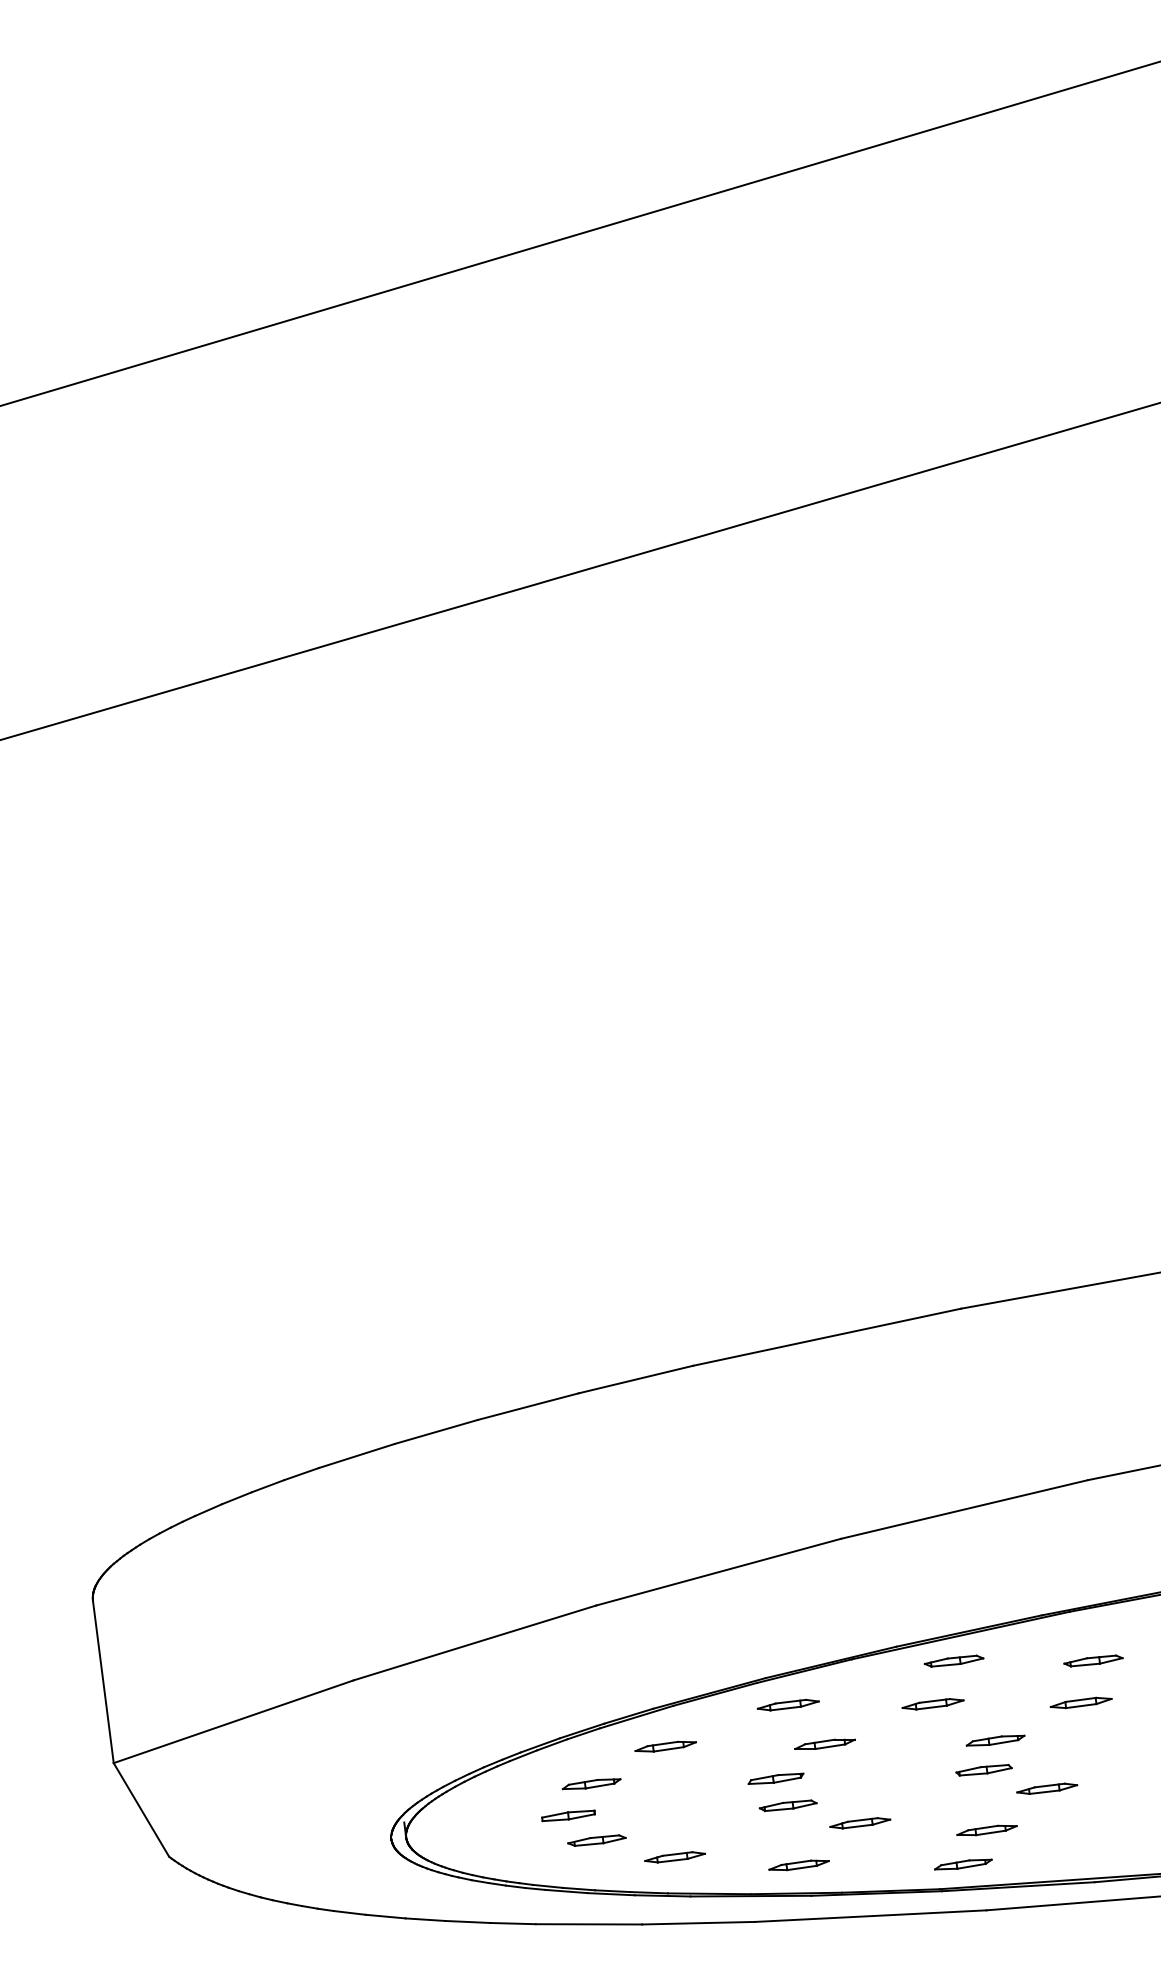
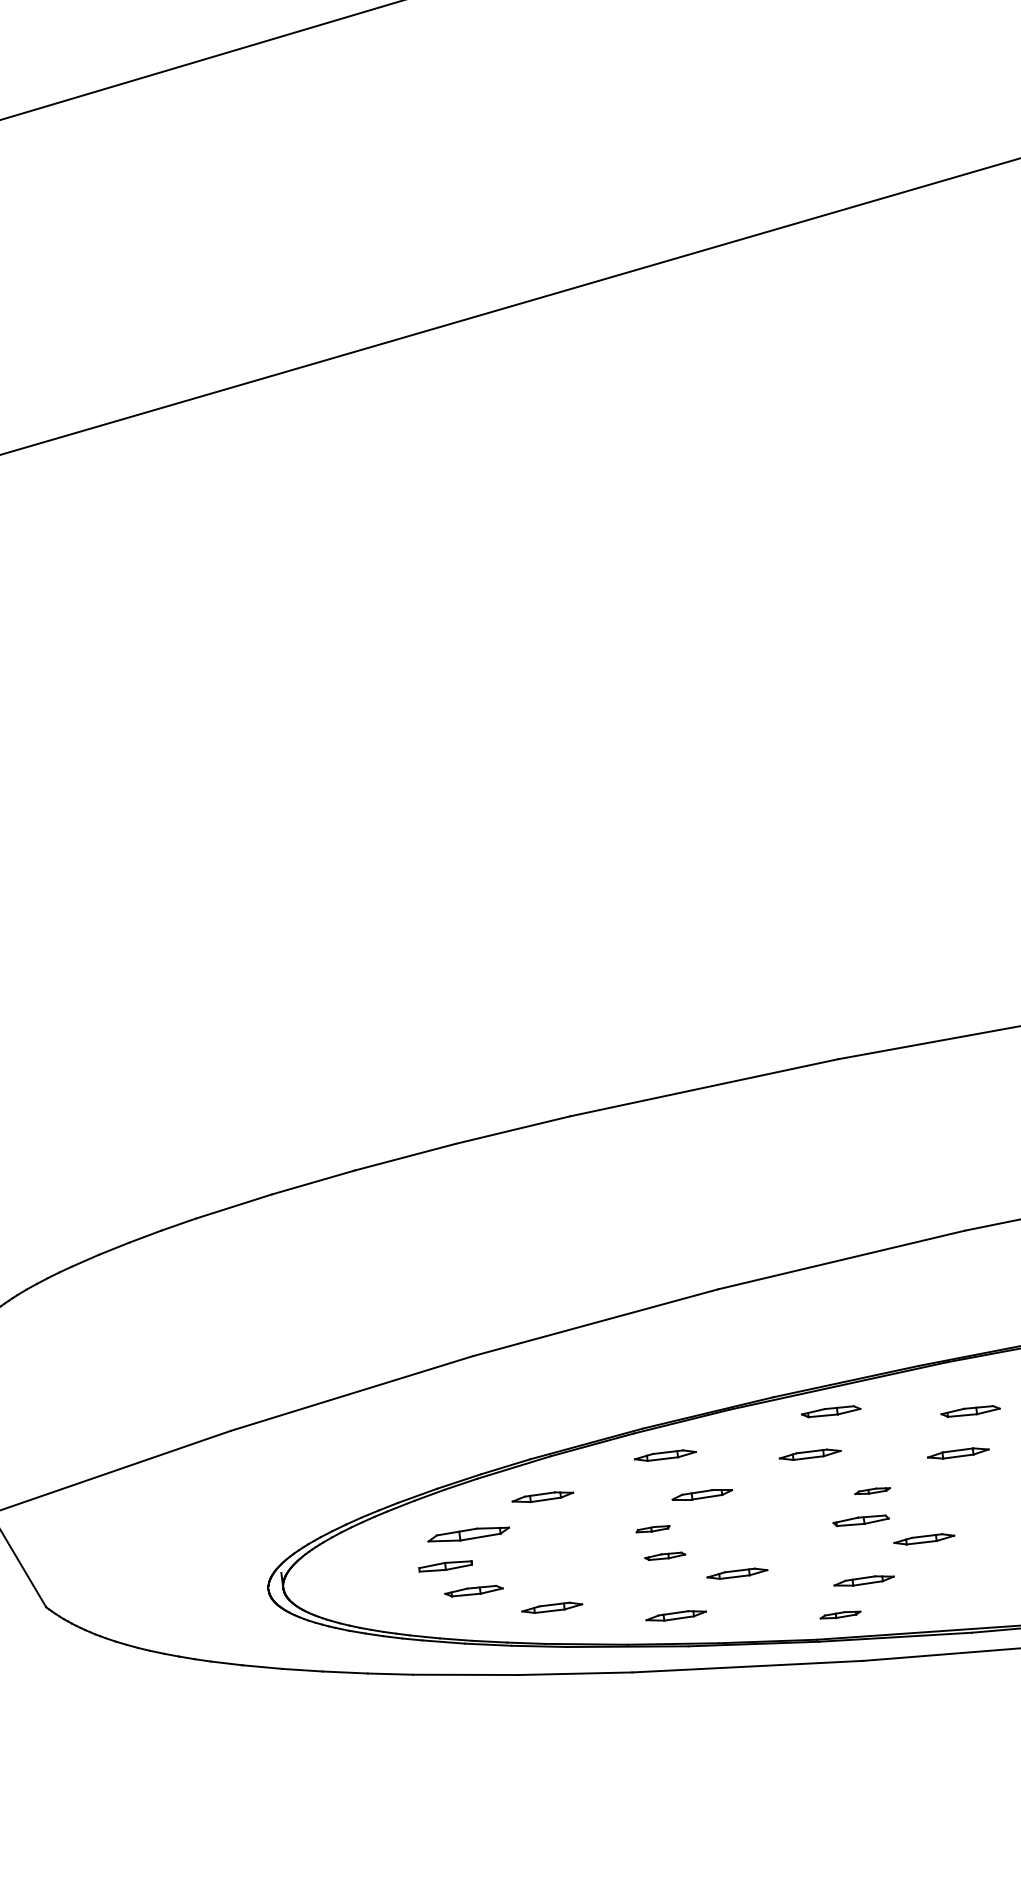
part: (995, 1740) -> (872, 1491), size x0.6
part: (775, 1778) -> (652, 1529), size x0.6
part: (591, 1784) -> (468, 1535), size x1.4
part: (787, 1805) -> (664, 1556), size x0.7
part: (963, 1864) -> (840, 1615), size x0.7

